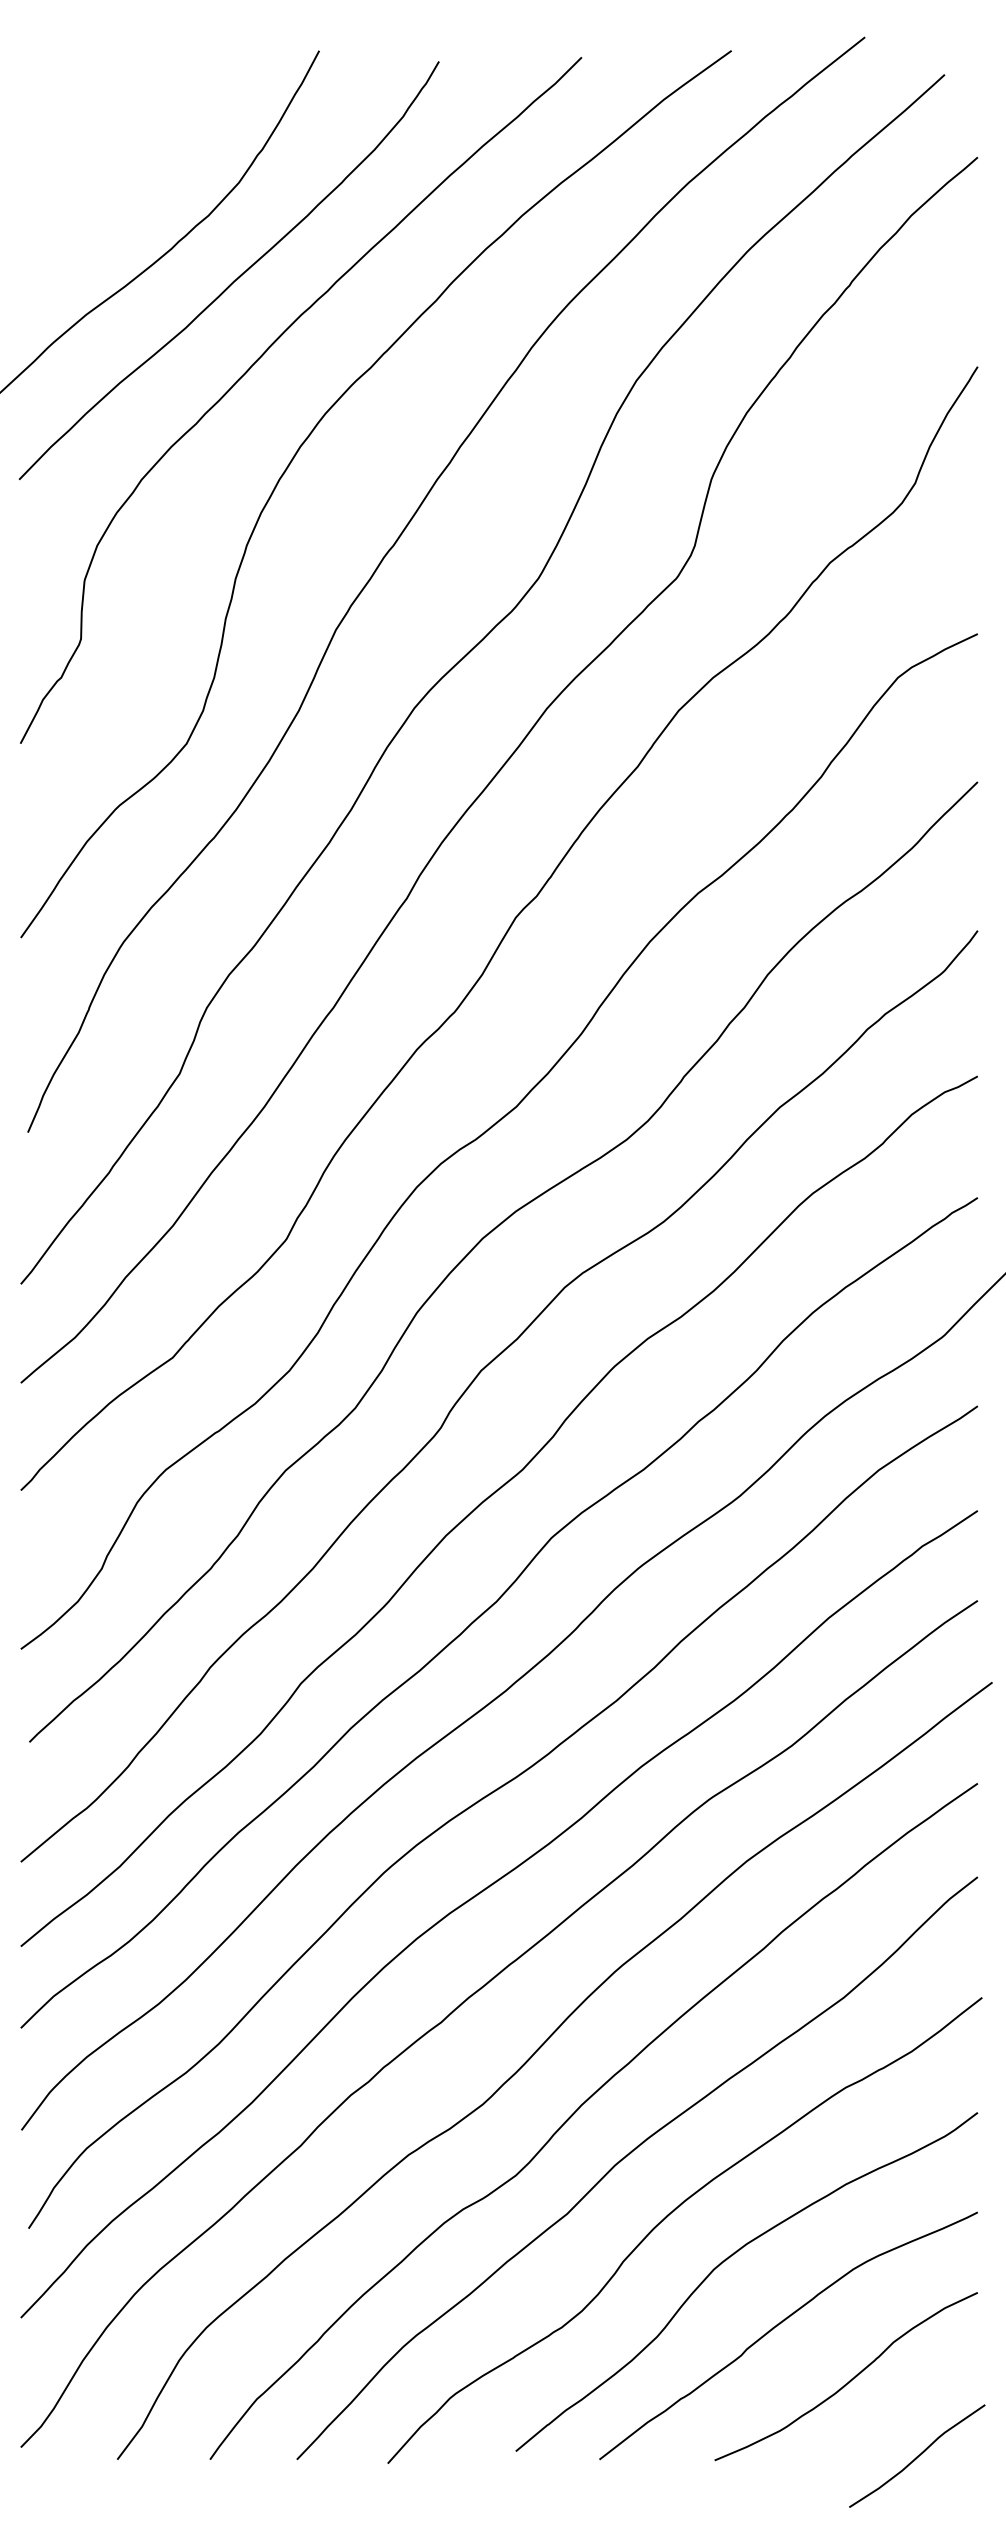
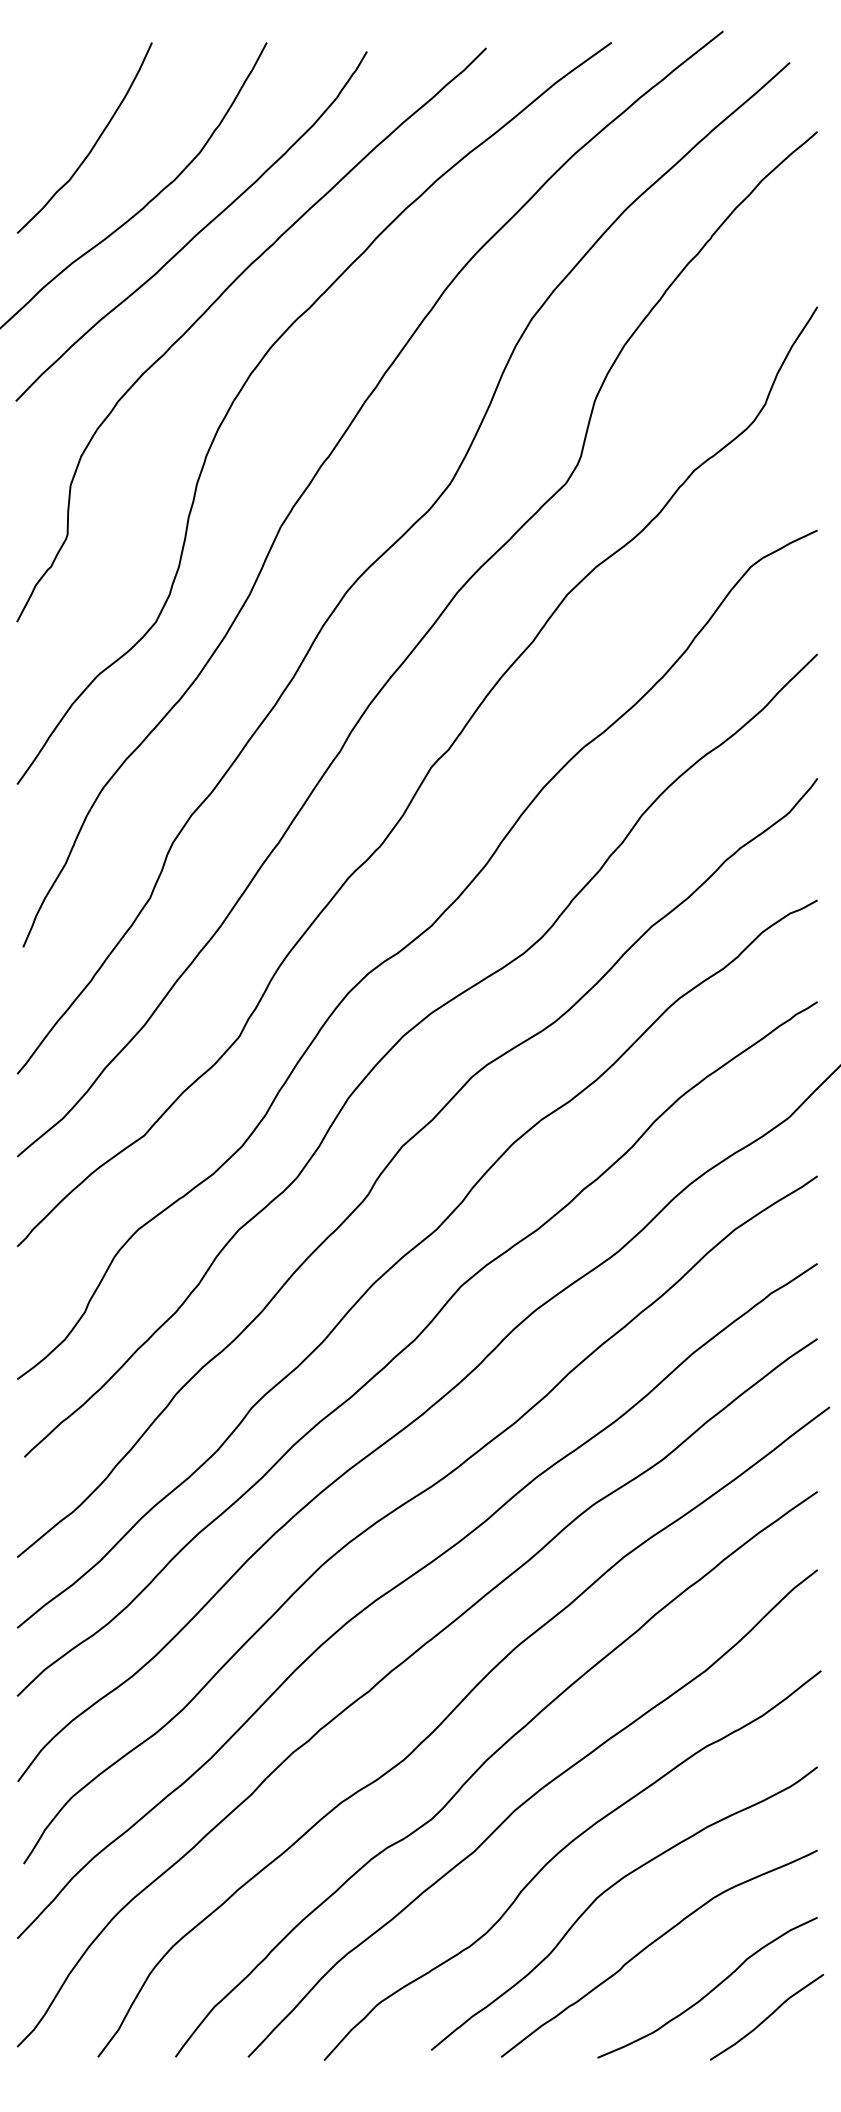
curve: (113, 171) -> (94, 143), added
curve: (916, 2456) -> (766, 2017), moved

